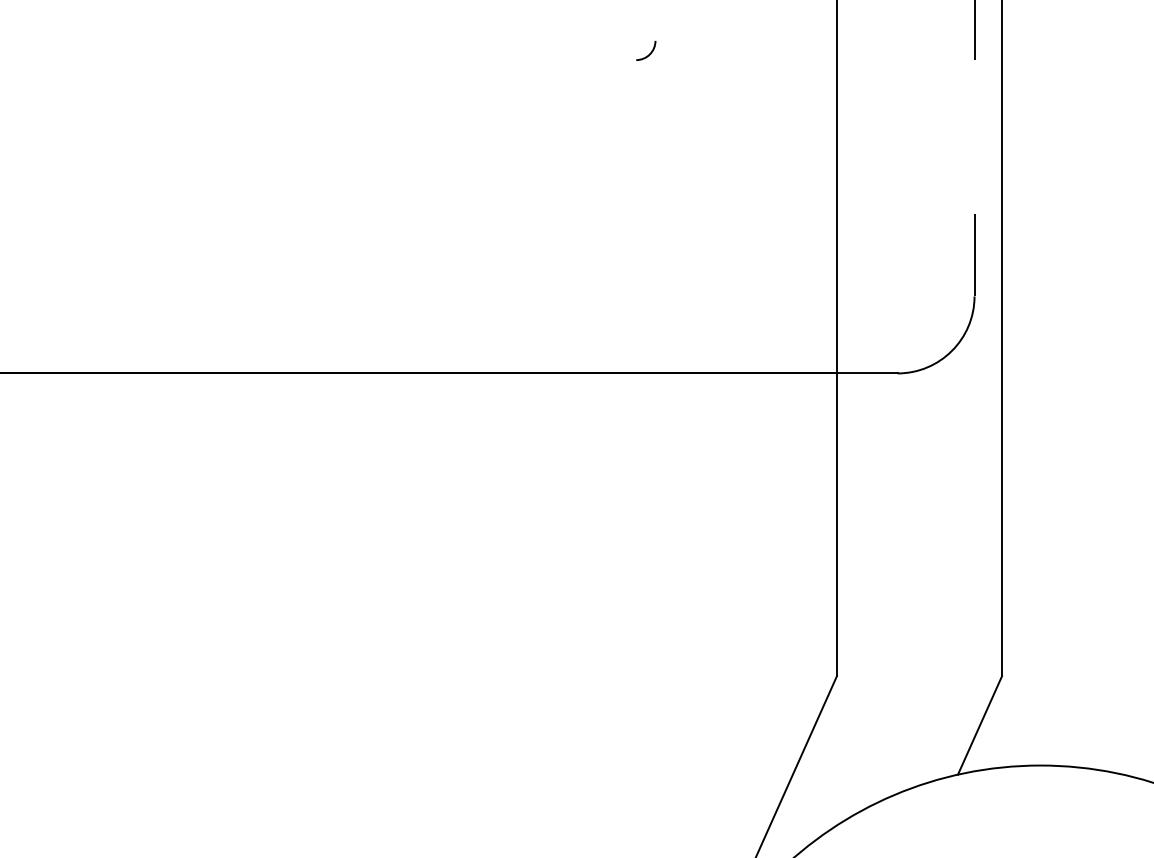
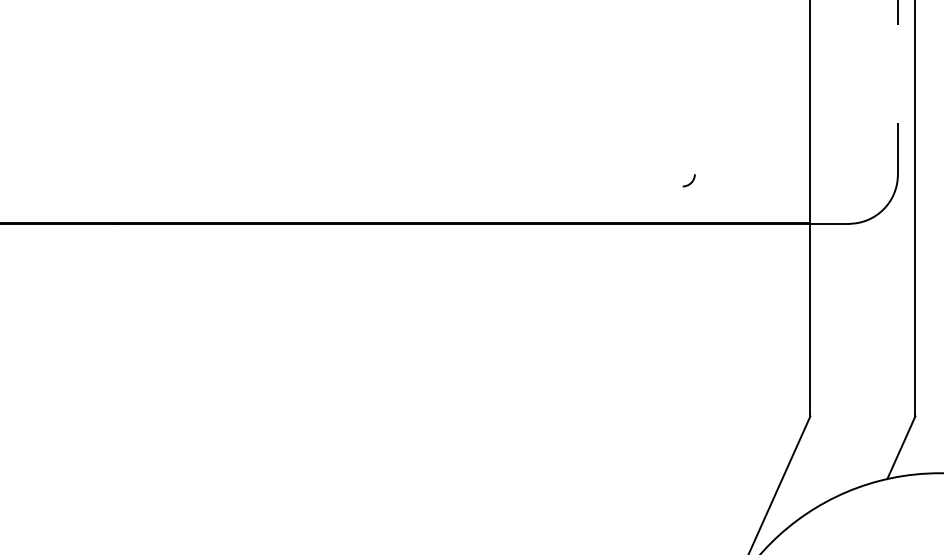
arc: (648, 53) -> (690, 182), moved

